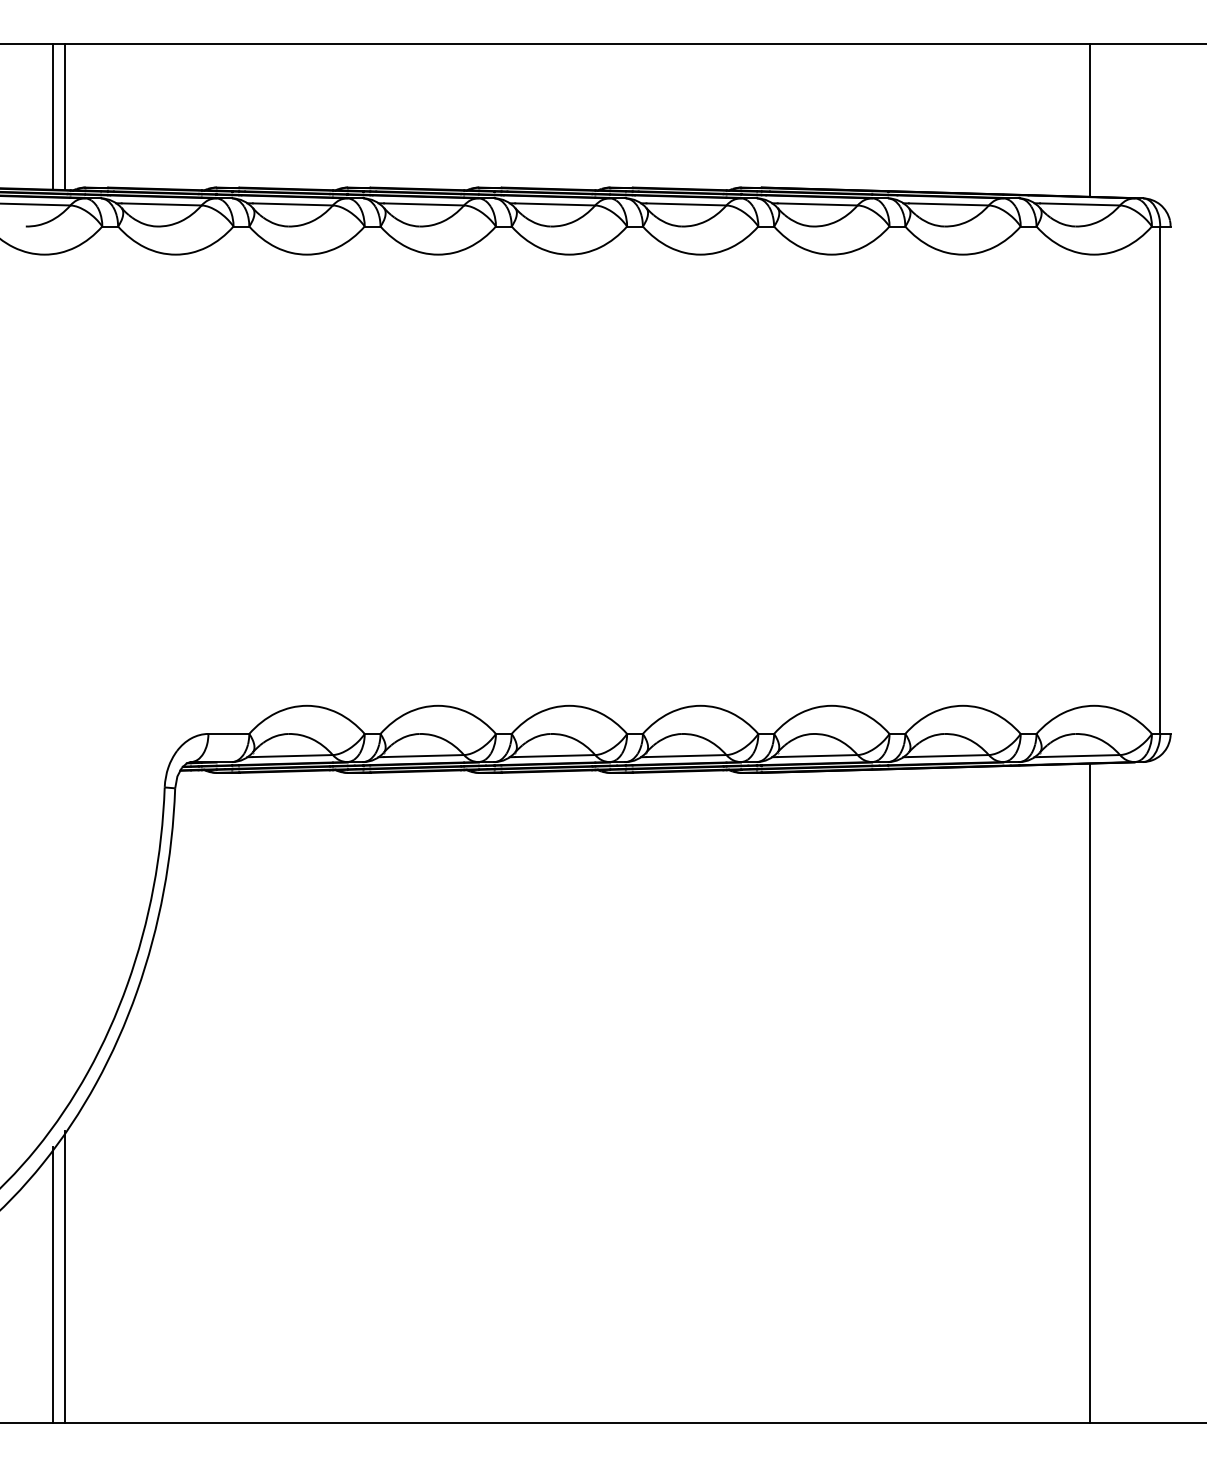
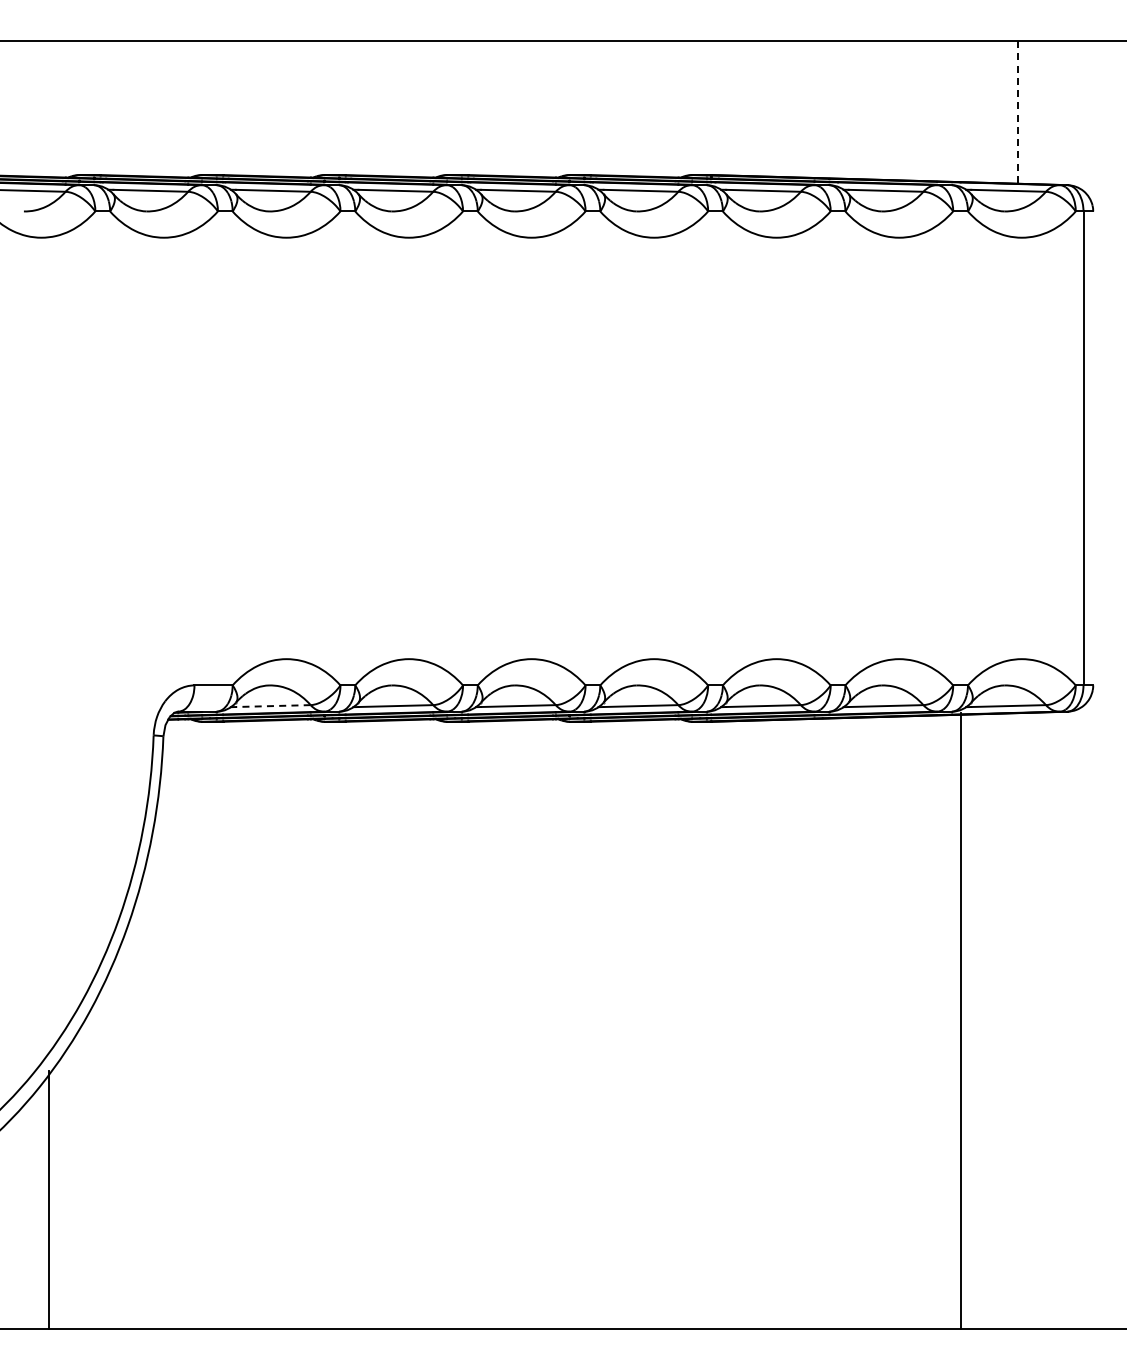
line: (53, 117) -> (49, 109), removed
line: (64, 117) -> (60, 109), removed
line: (1090, 120) -> (1018, 112), solid -> dashed
line: (291, 756) -> (272, 706), solid -> dashed
line: (1090, 1092) -> (961, 1020), moved
line: (64, 1276) -> (60, 1192), removed

